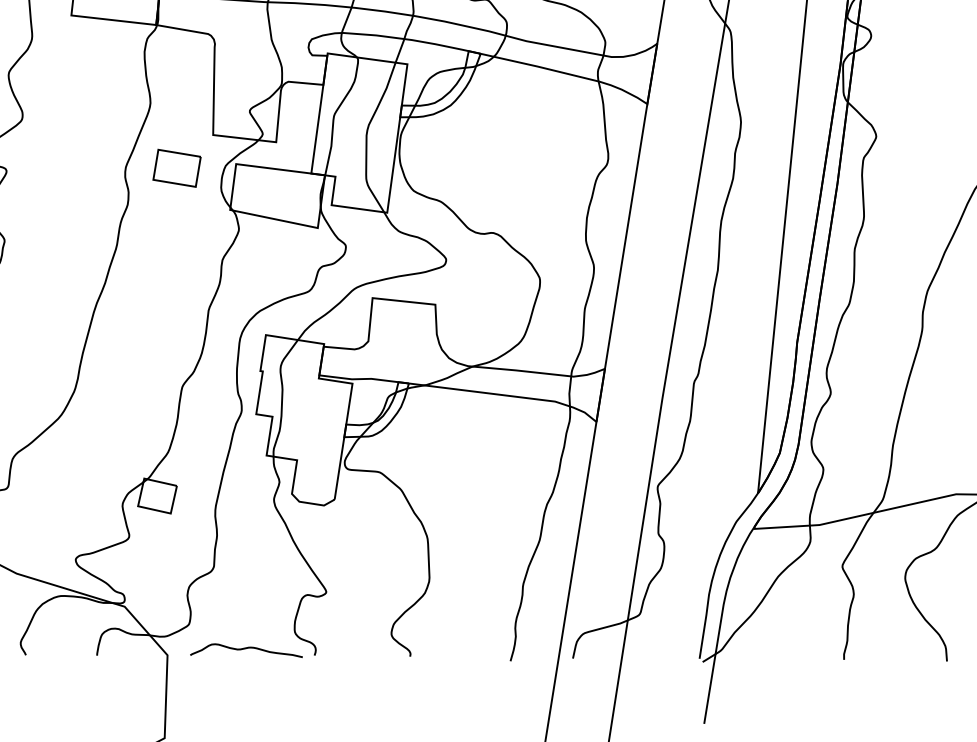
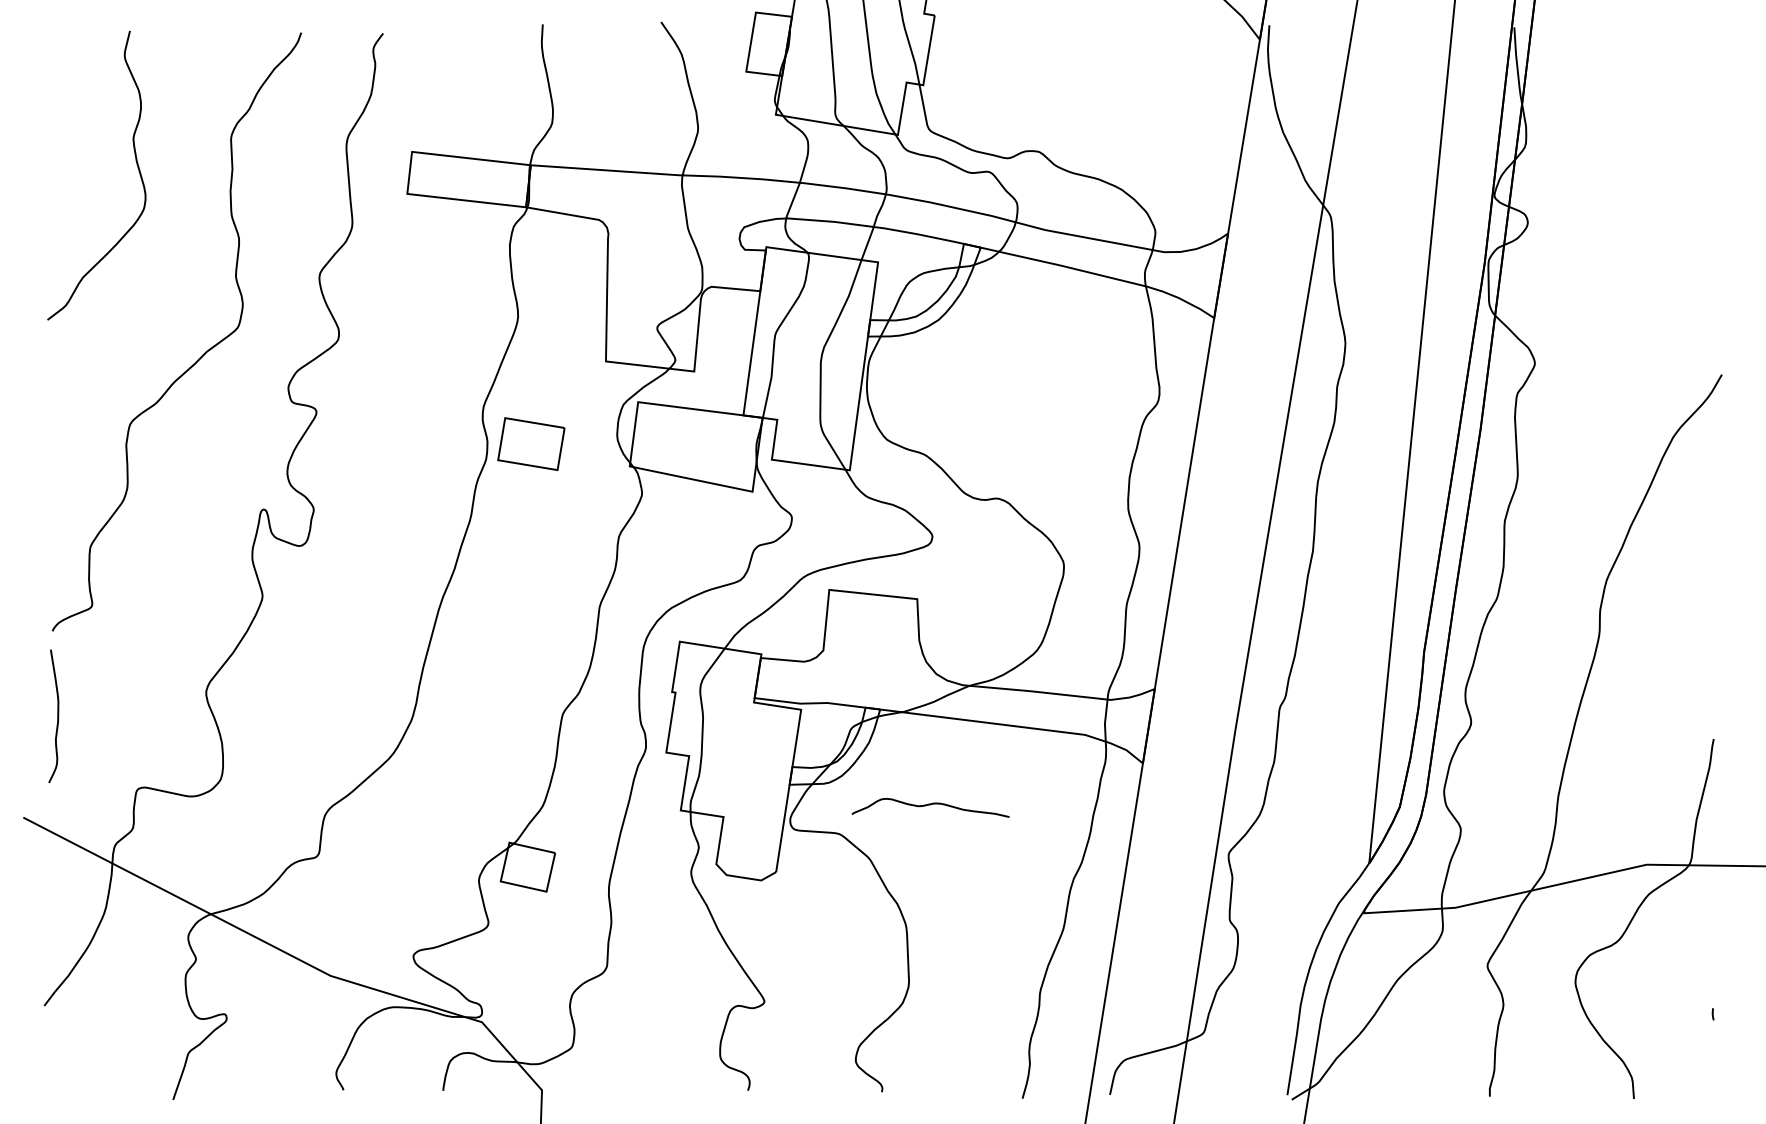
part: (177, 167) -> (531, 443), moved
curve: (246, 649) -> (930, 805), moved

